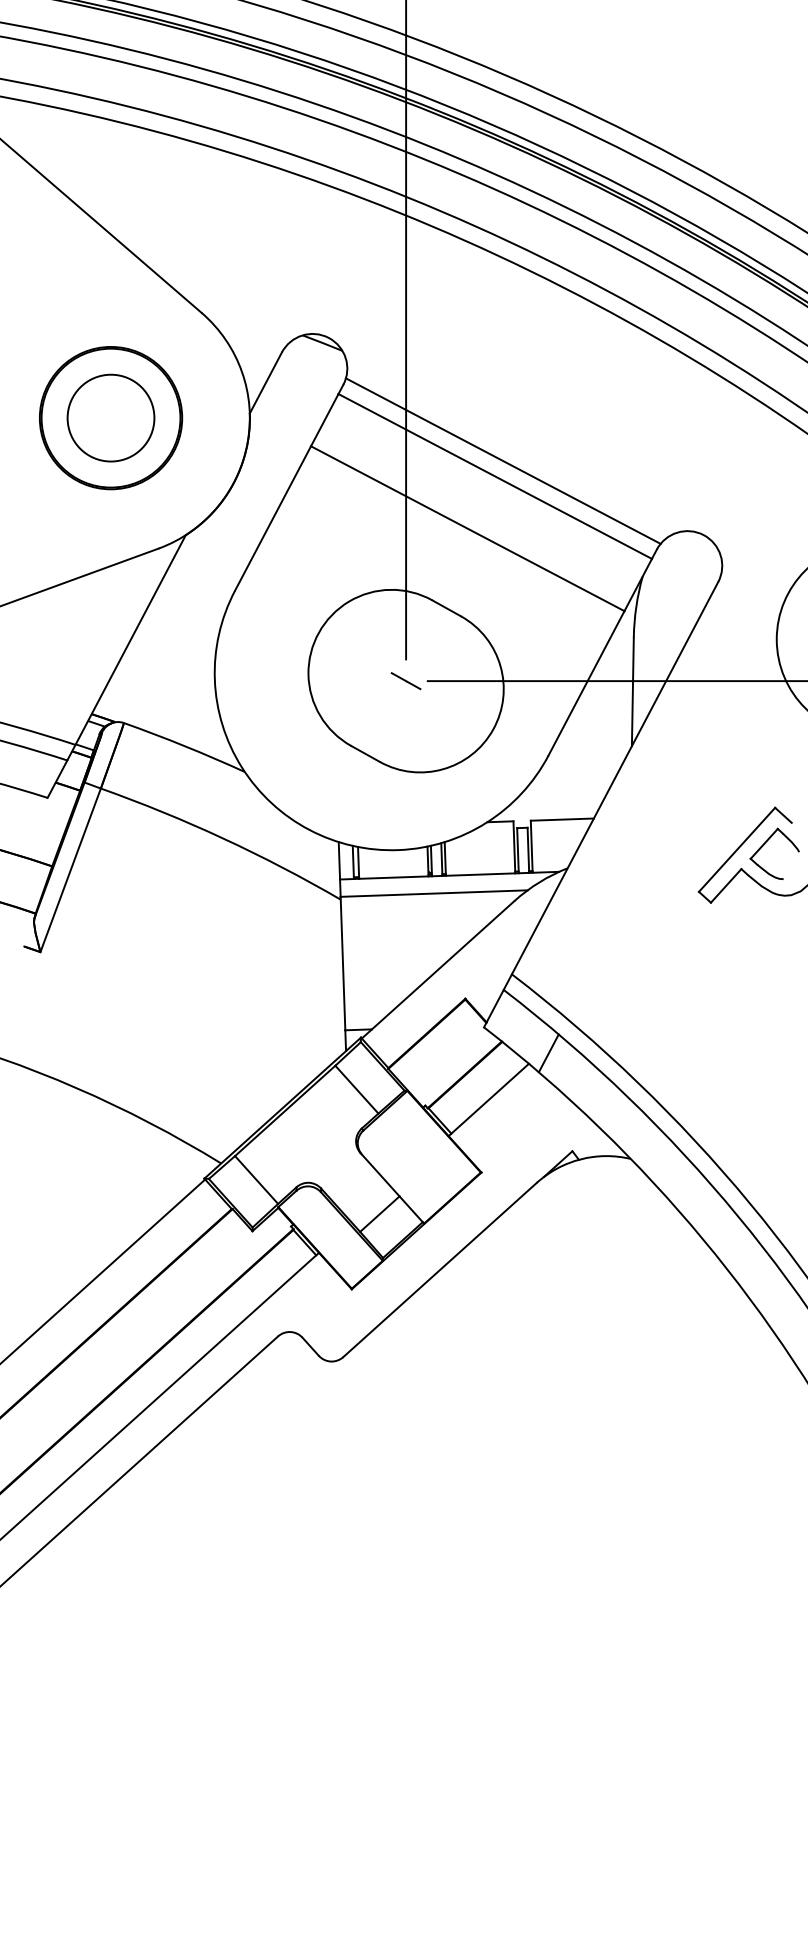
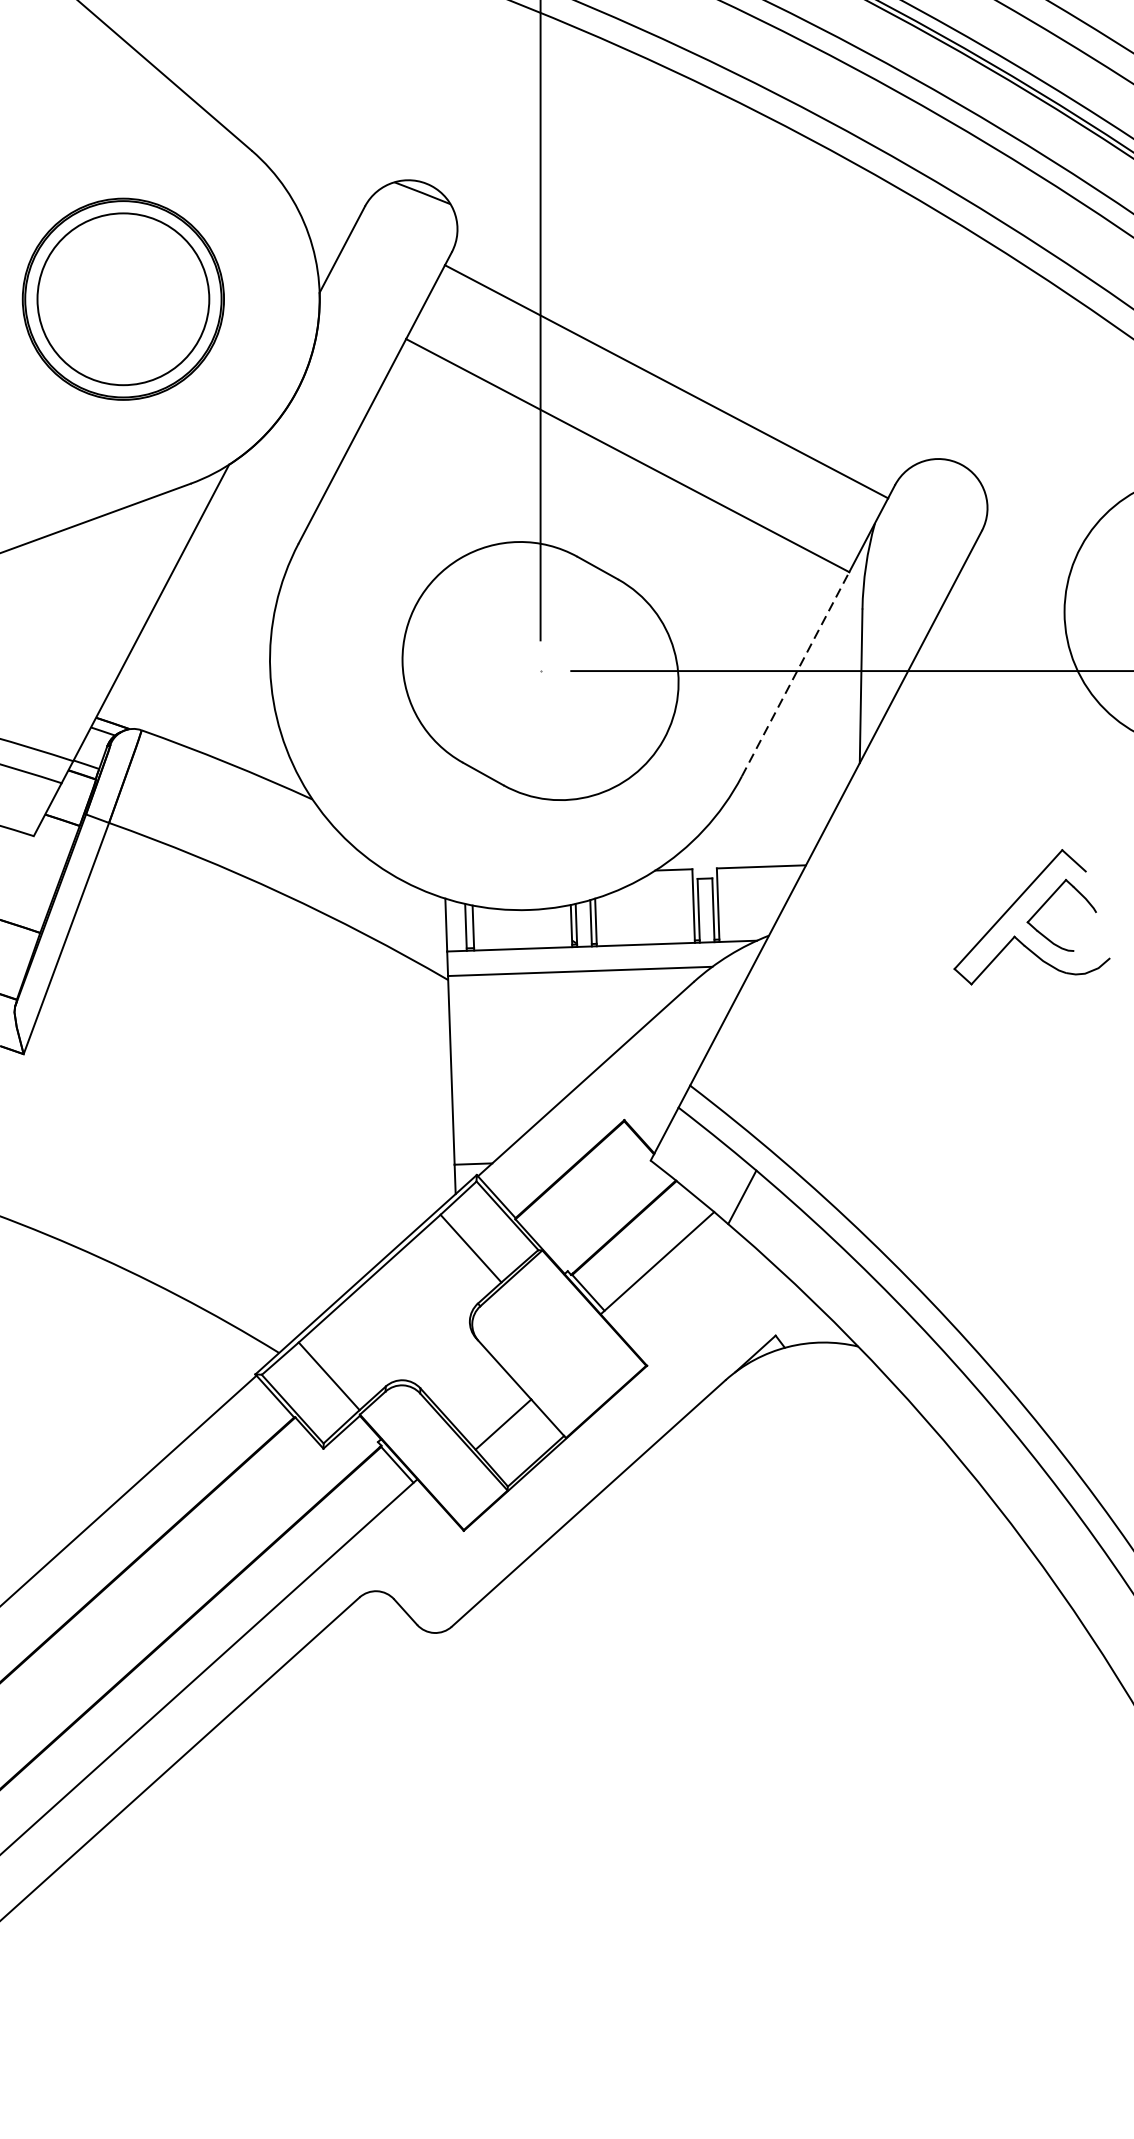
circle: (110, 417) -> (122, 298), size x1.4
line: (502, 460) -> (676, 359), removed
line: (405, 681) -> (539, 671), removed
line: (586, 683) -> (795, 674), solid -> dashed

